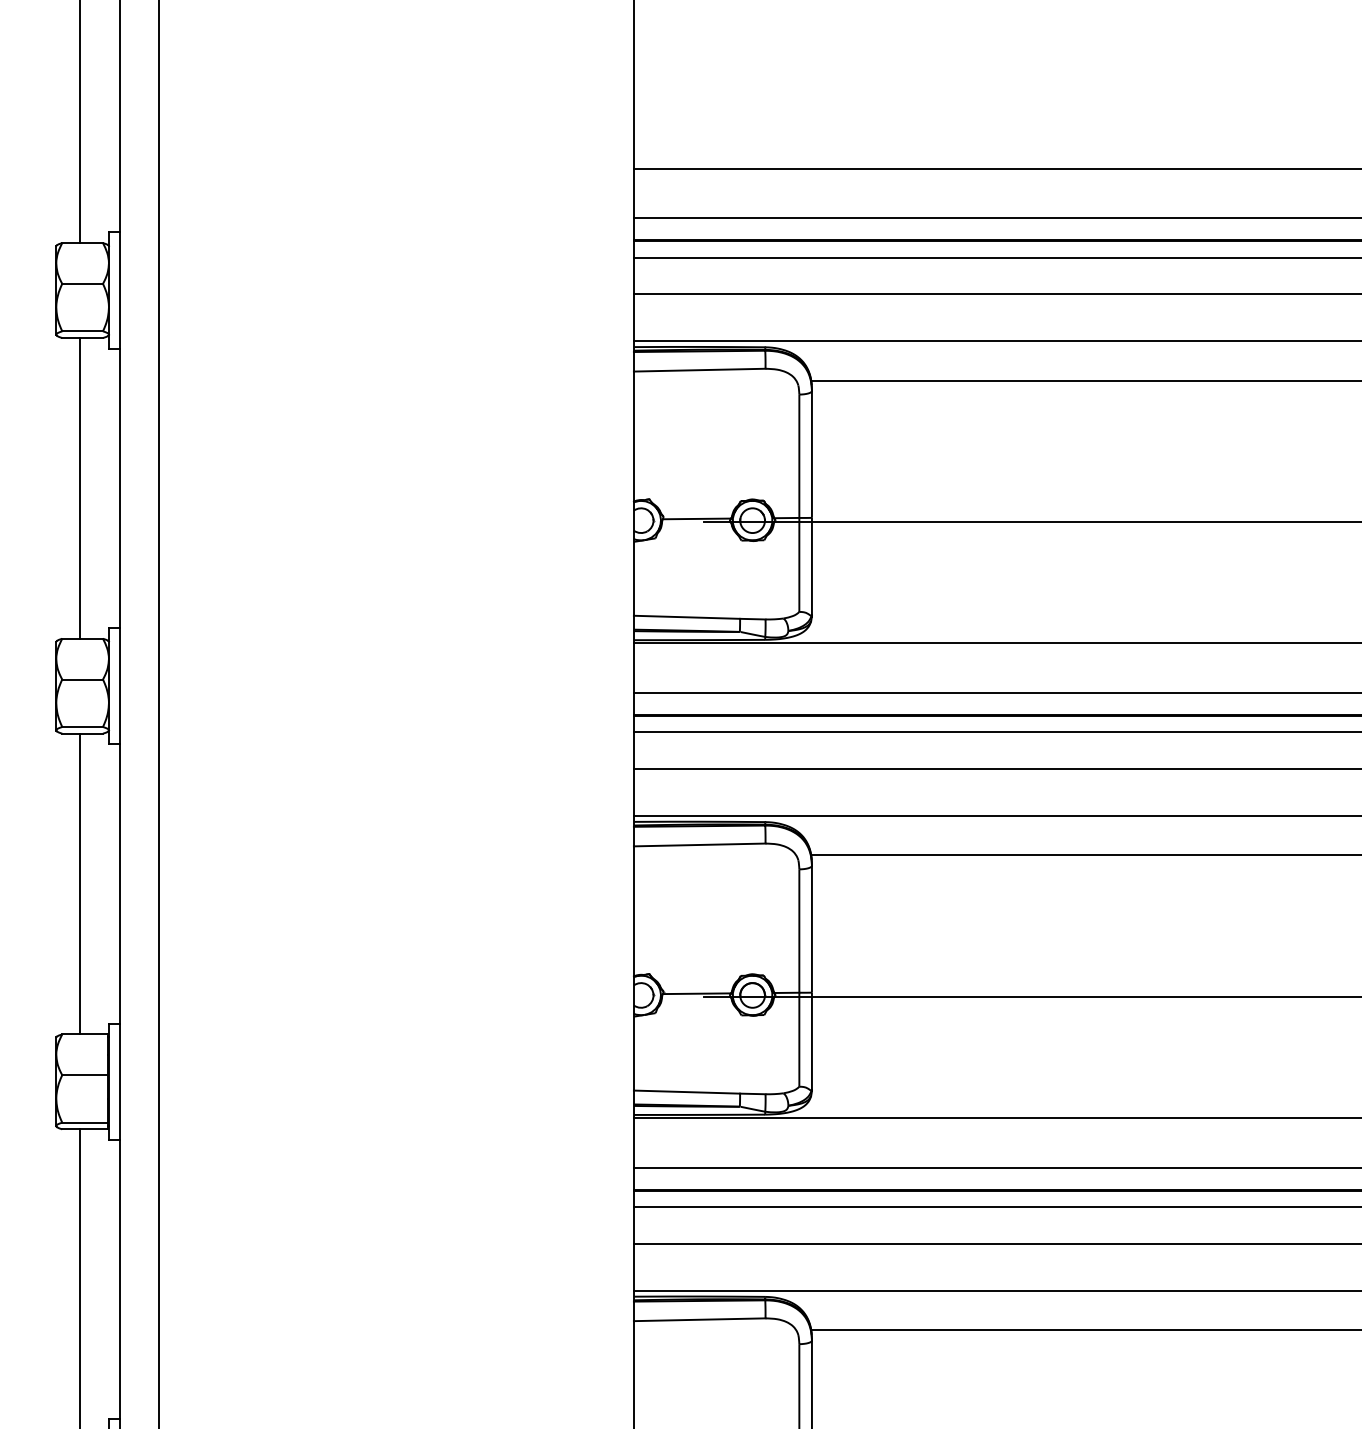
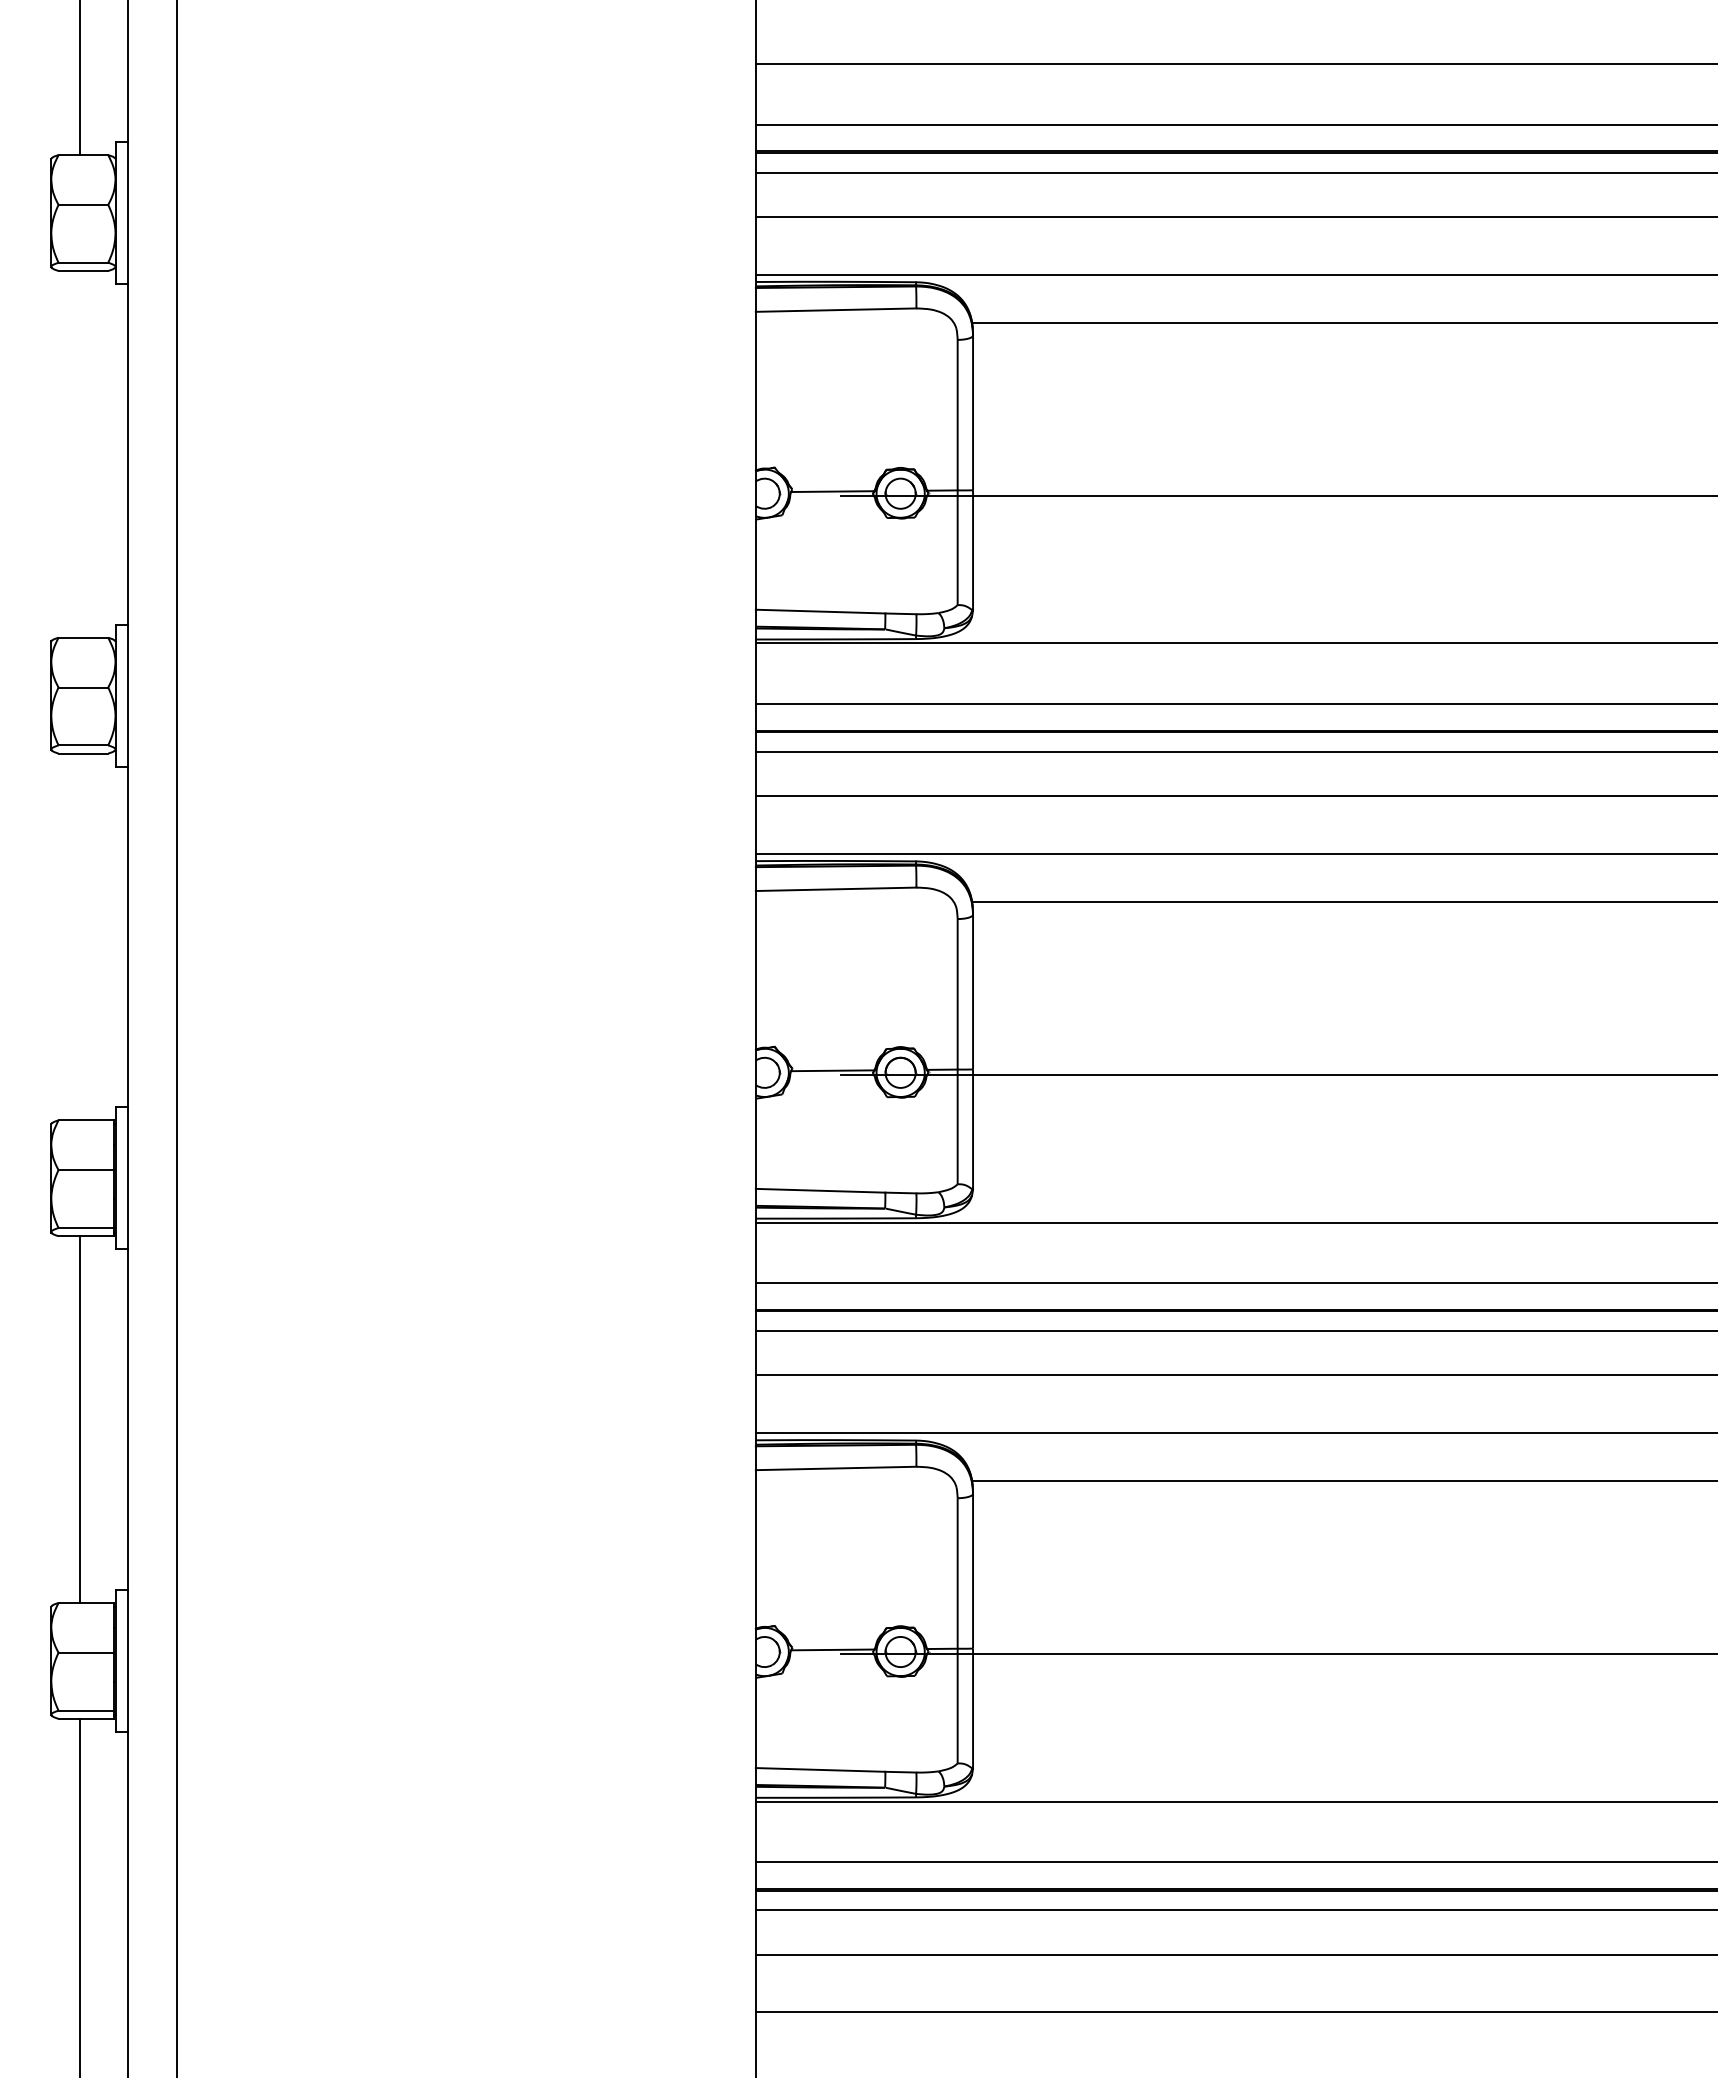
line: (80, 487) -> (80, 453), removed
line: (80, 883) -> (80, 936), removed

